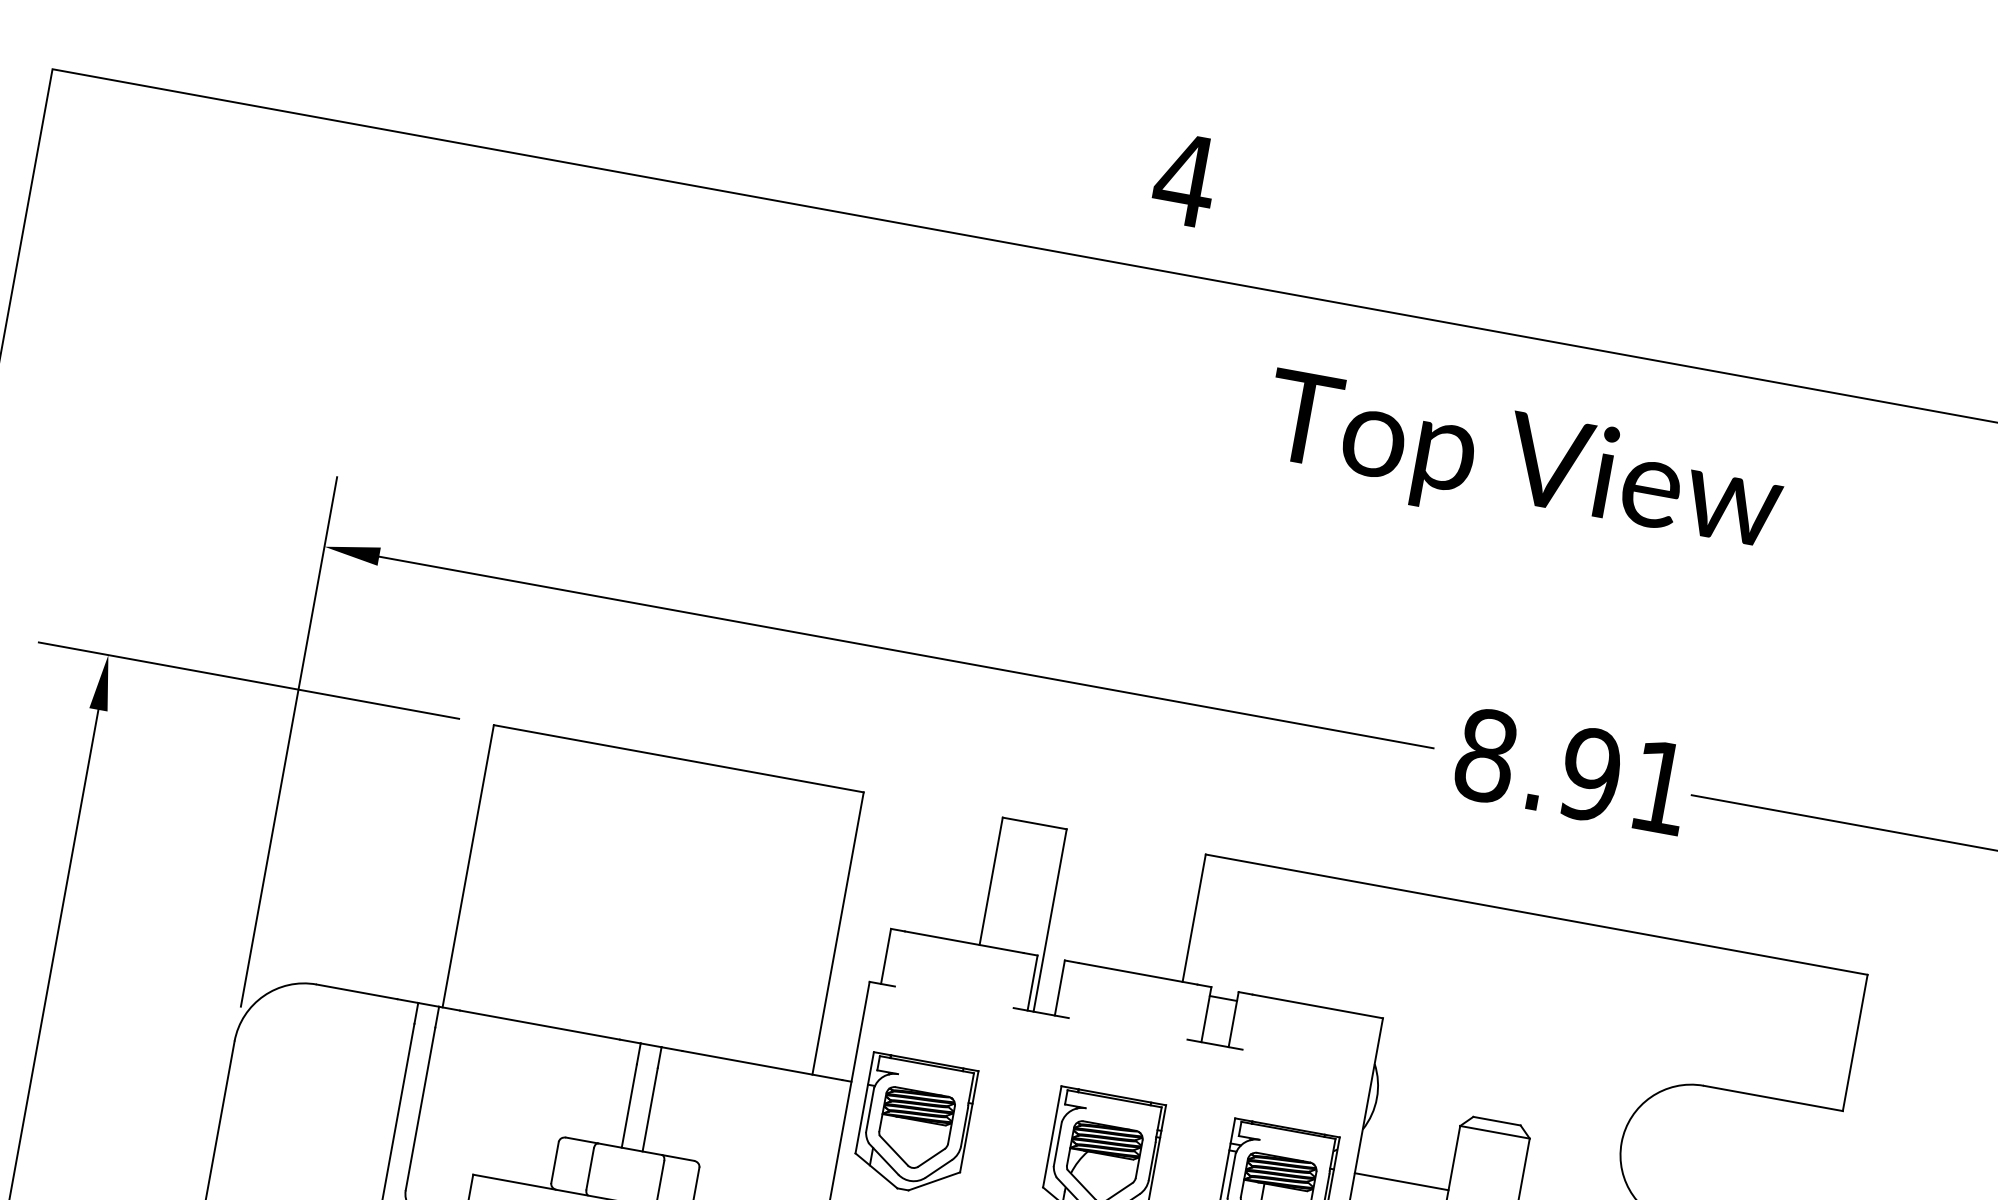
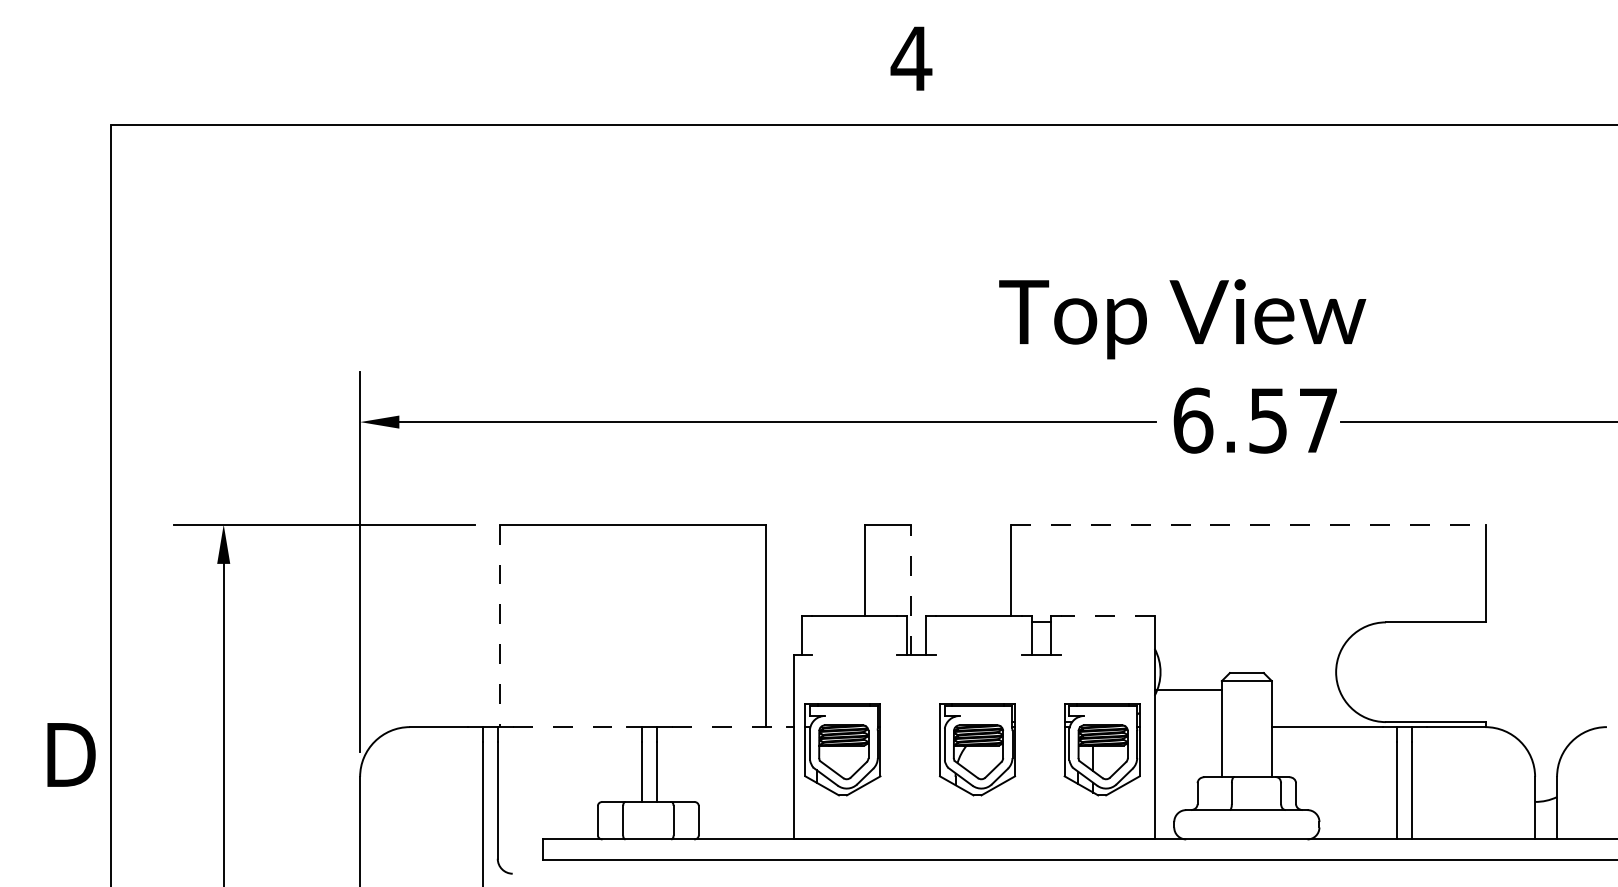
text: (1522, 468) -> (1182, 319), moved
text: (1571, 771) -> (1254, 420), 8.91 -> 6.57
line: (468, 867) -> (500, 626), solid -> dashed
line: (1536, 914) -> (1248, 524), solid -> dashed
line: (1050, 919) -> (911, 589), solid -> dashed
line: (1317, 1005) -> (1107, 615), solid -> dashed
line: (540, 1025) -> (570, 727), solid -> dashed
line: (763, 1066) -> (730, 727), solid -> dashed
line: (1400, 1182) -> (1187, 690), moved

